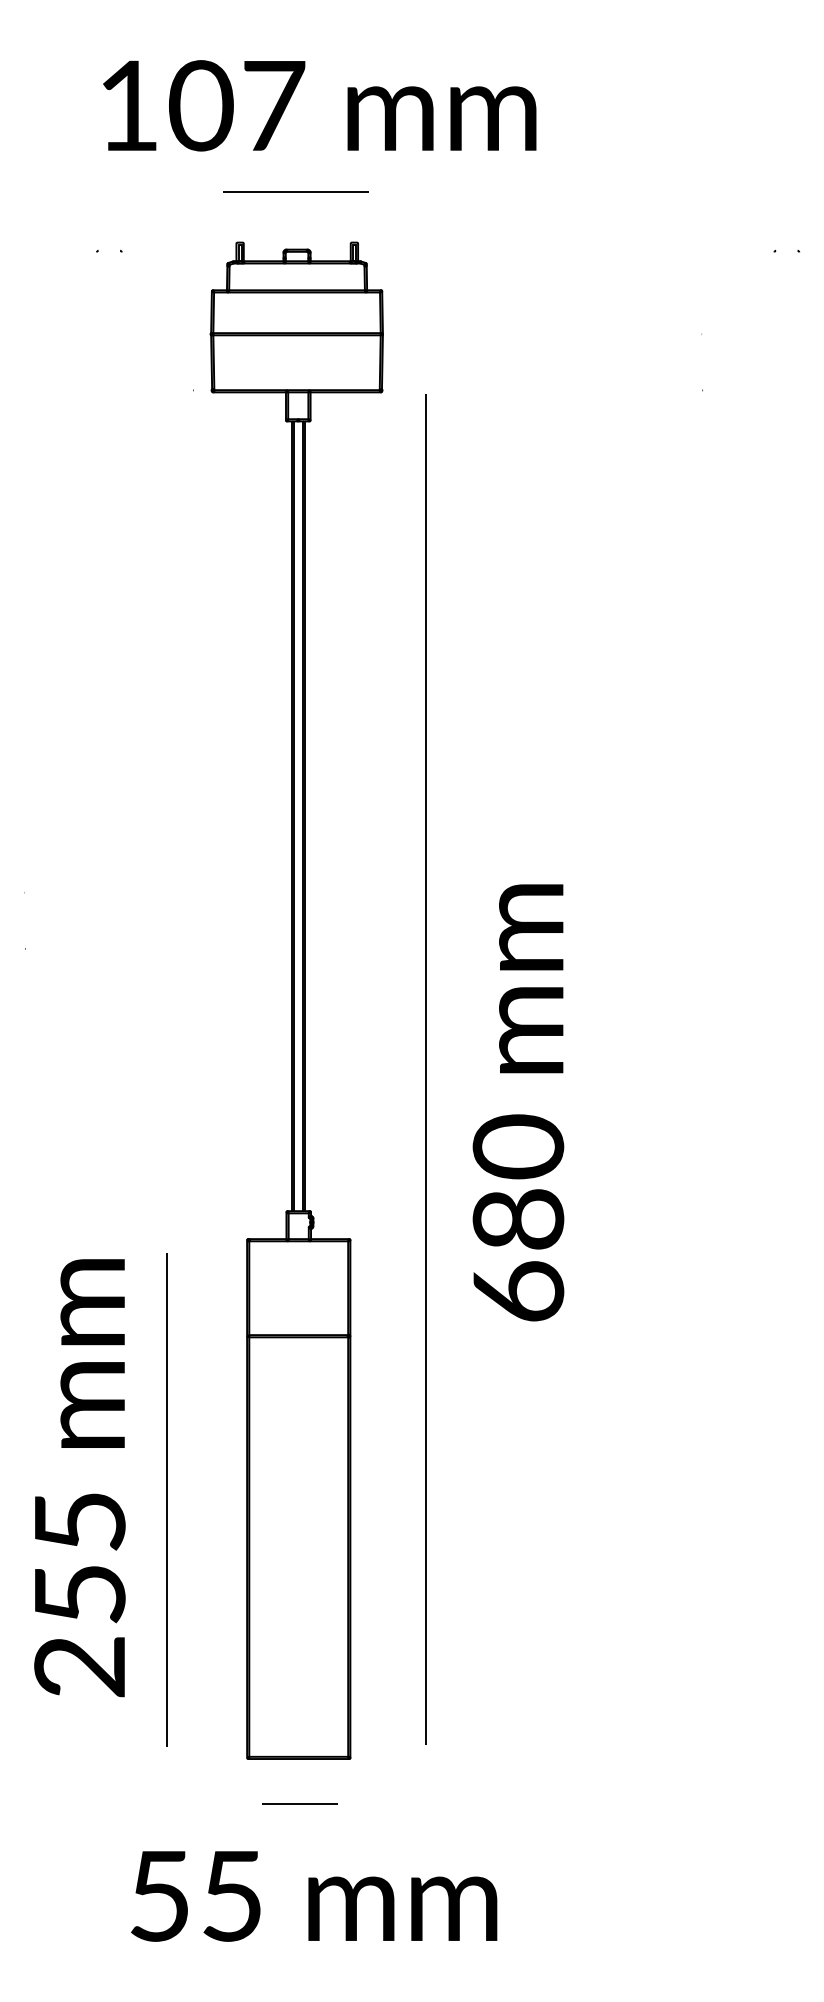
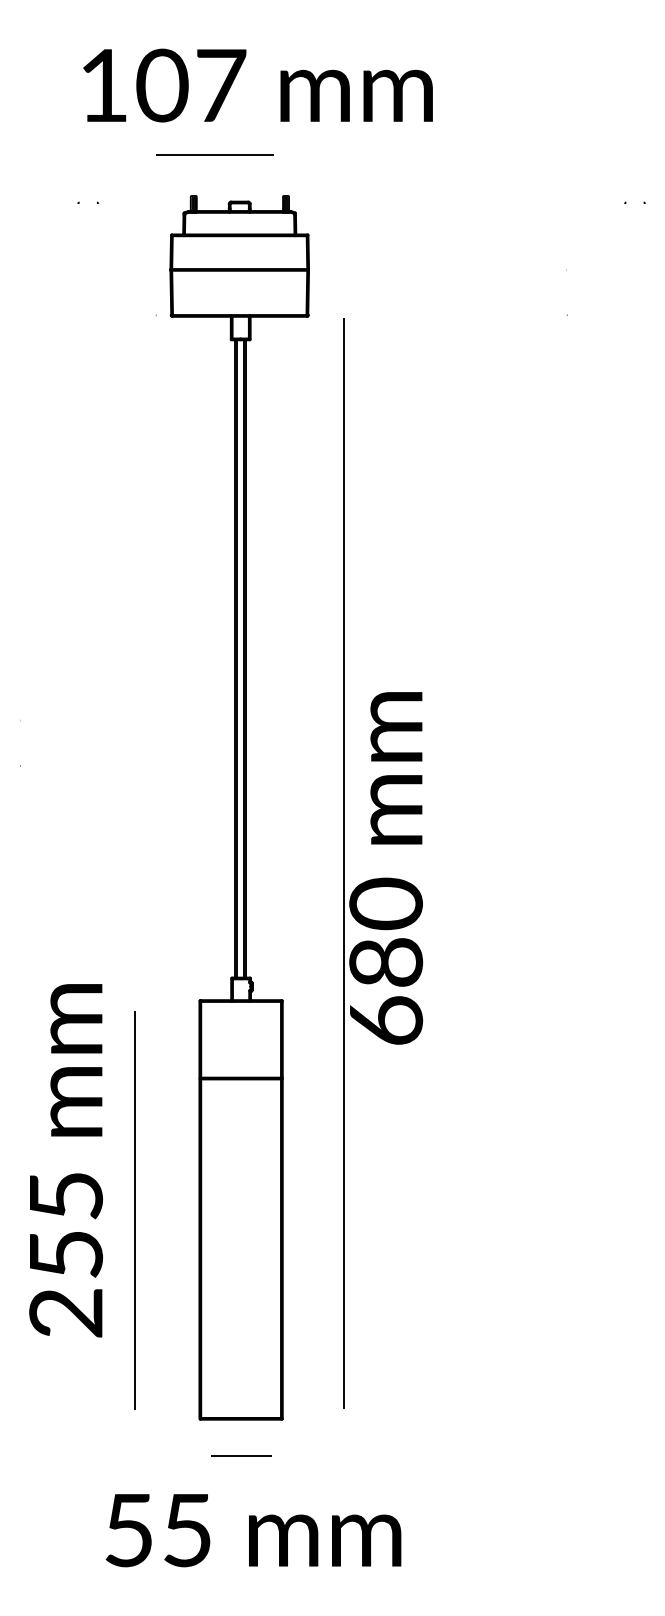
line: (295, 191) -> (215, 154), moved
text: (518, 1102) -> (386, 868), moved
text: (79, 1478) -> (65, 1161), moved

